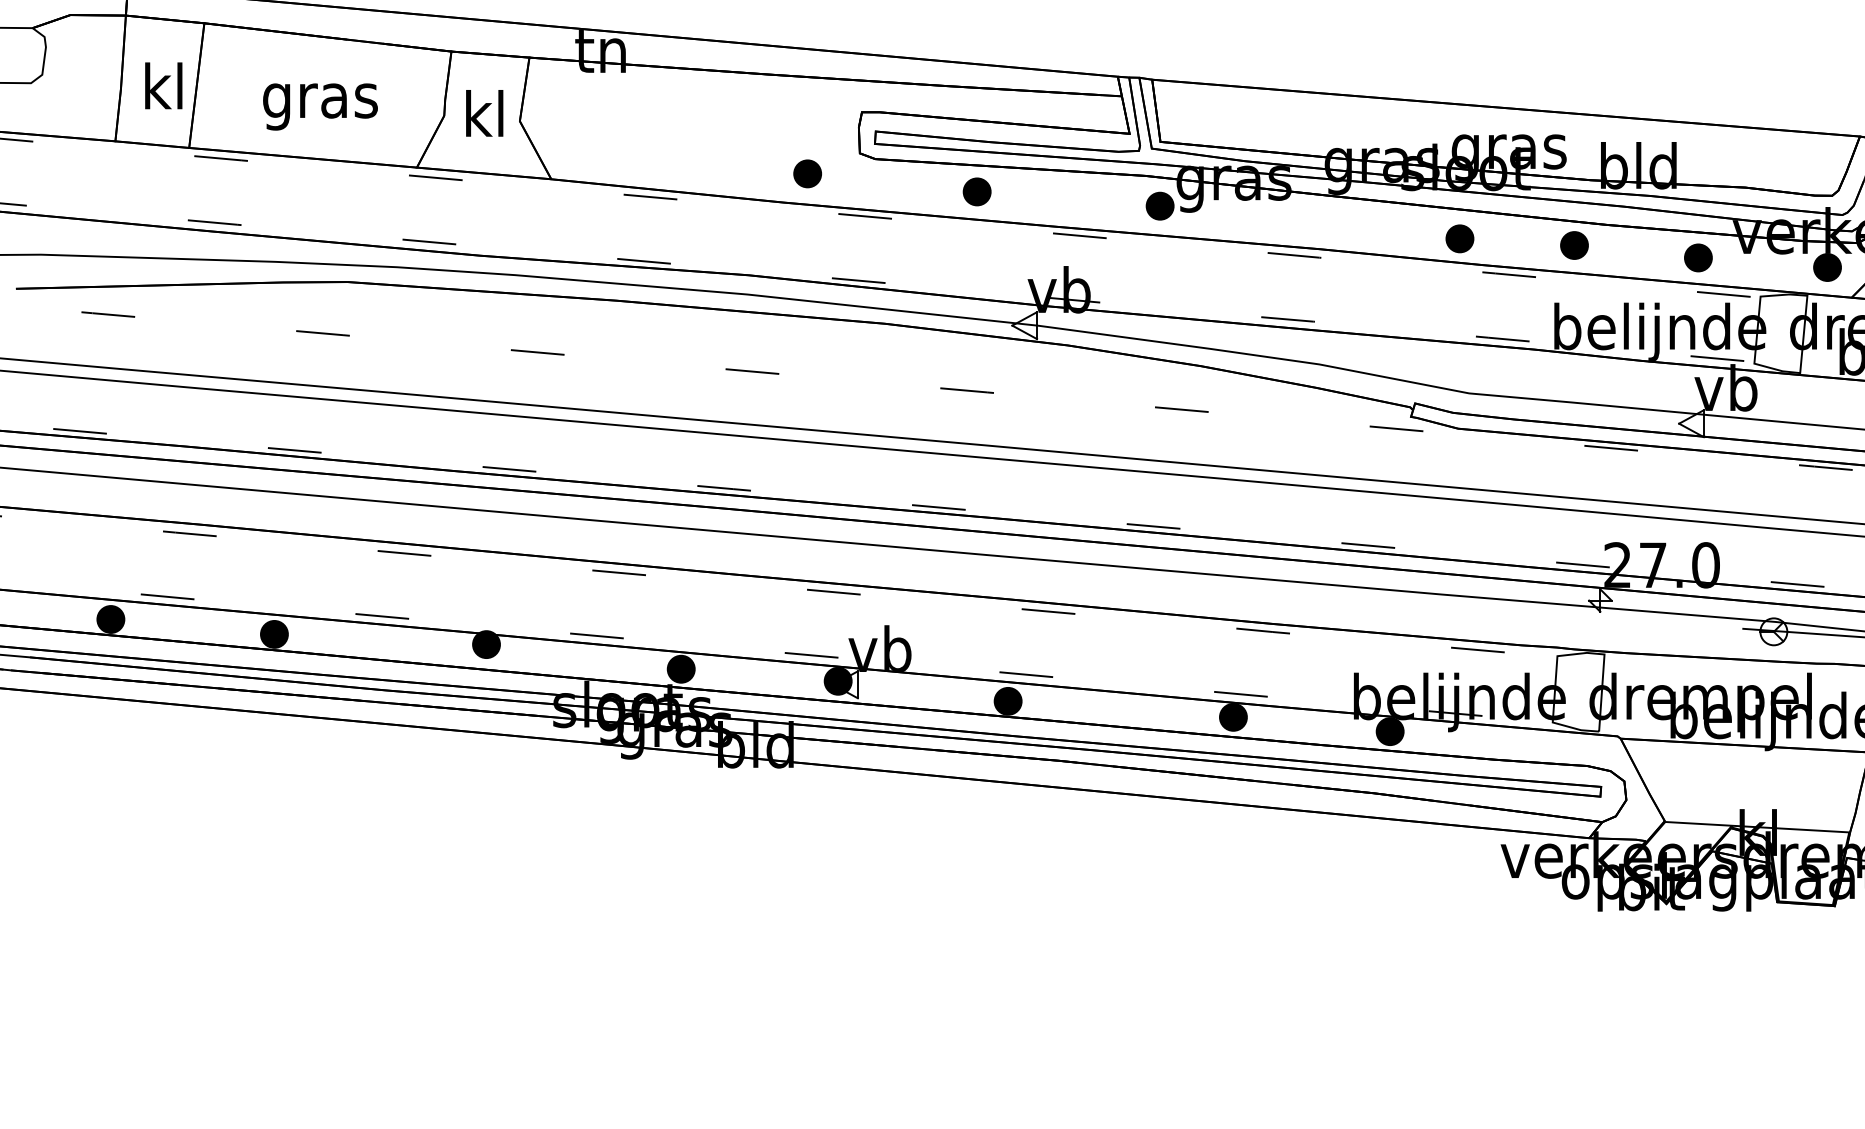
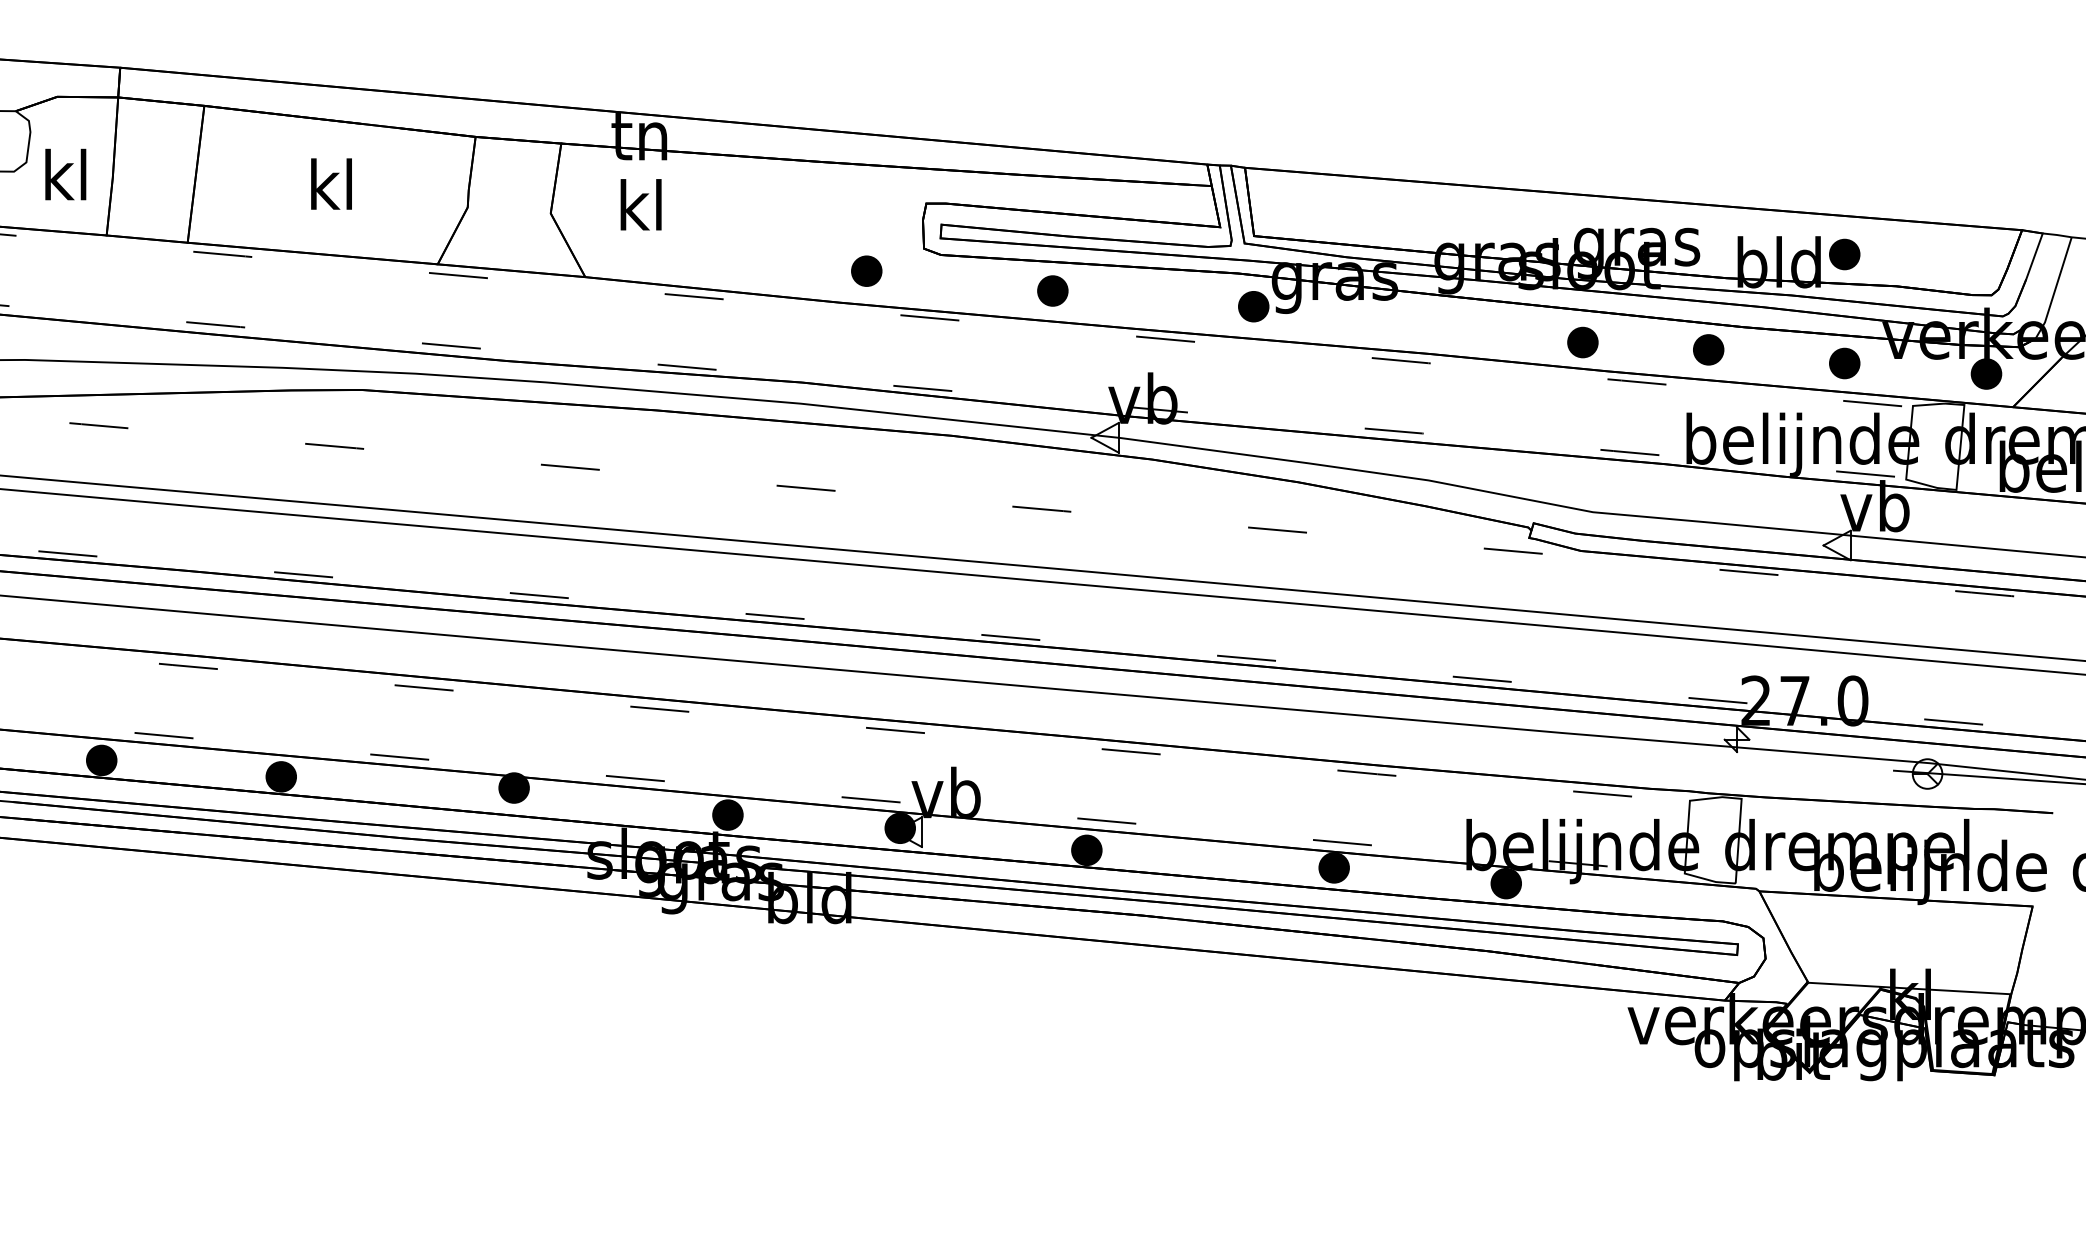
text: (163, 85) -> (65, 174), moved
text: (320, 100) -> (331, 190), gras -> kl
text: (484, 113) -> (640, 204), moved
part: (1698, 158) -> (1844, 254), added

